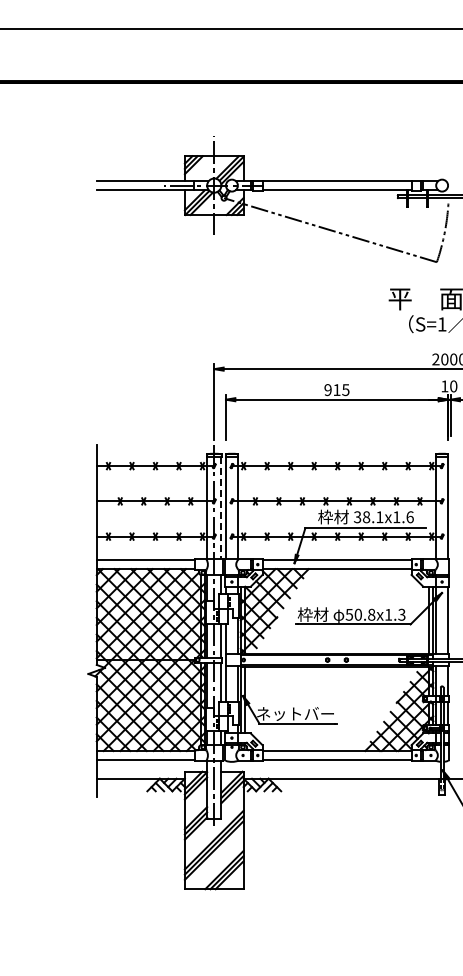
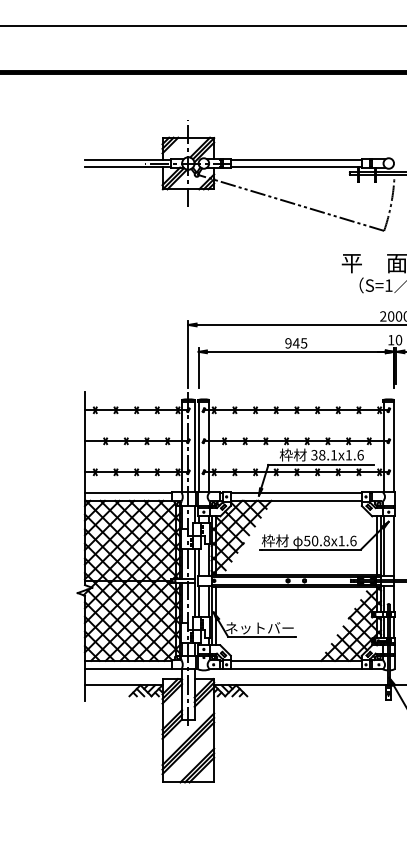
text: (336, 389) -> (295, 342), 915 -> 945
line: (221, 508) -> (194, 447), dashed -> solid
text: (401, 614) -> (353, 540), 50.8x1.3 -> 50.8x1.6

